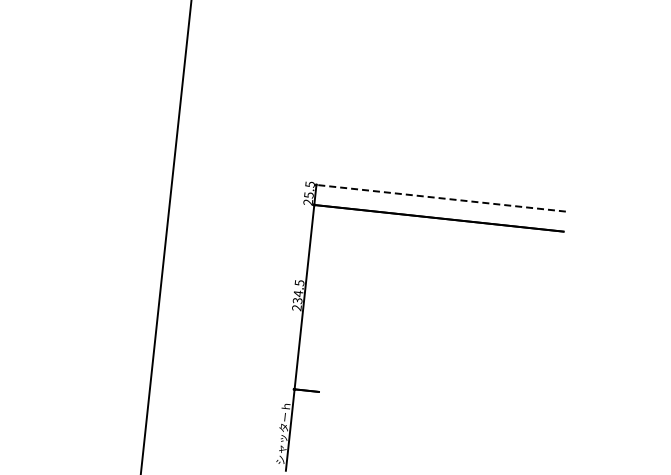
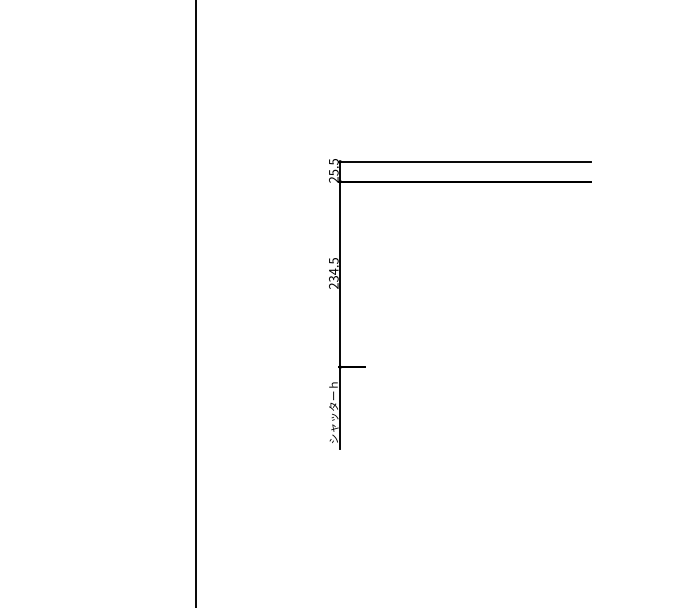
line: (441, 198) -> (465, 161), dashed -> solid

